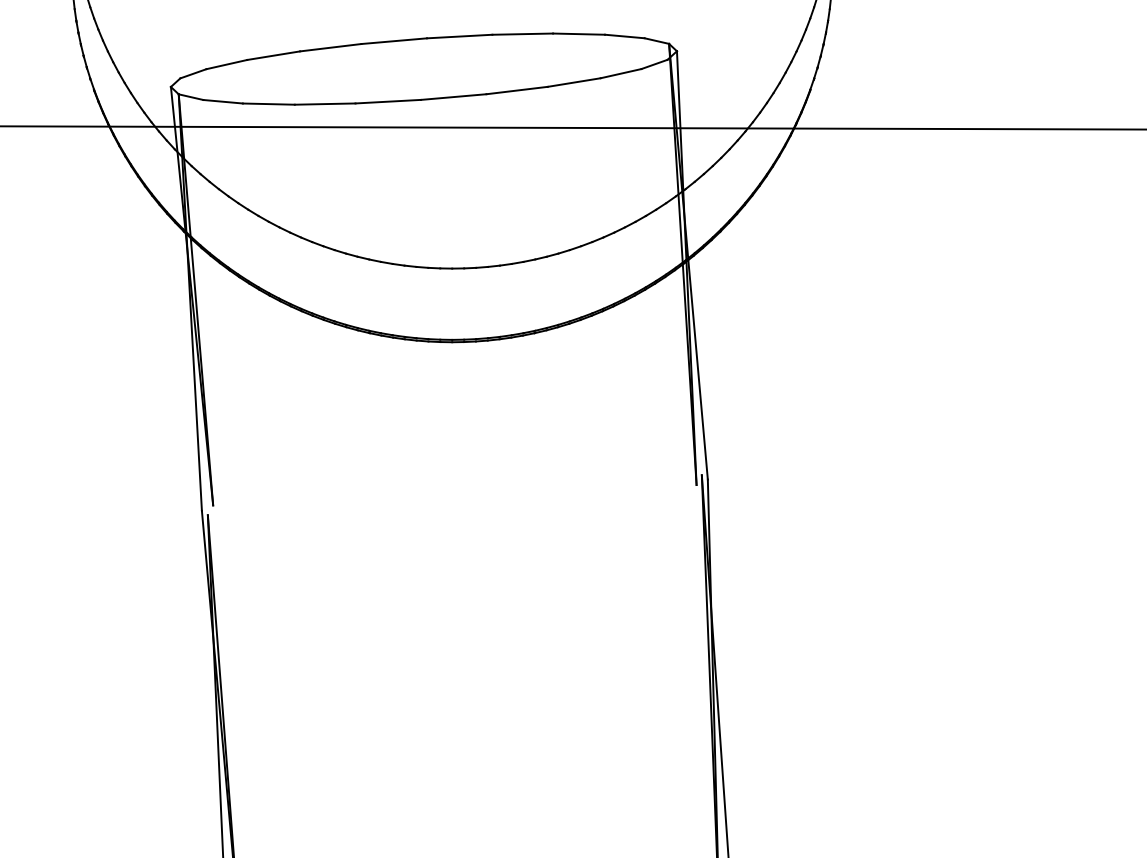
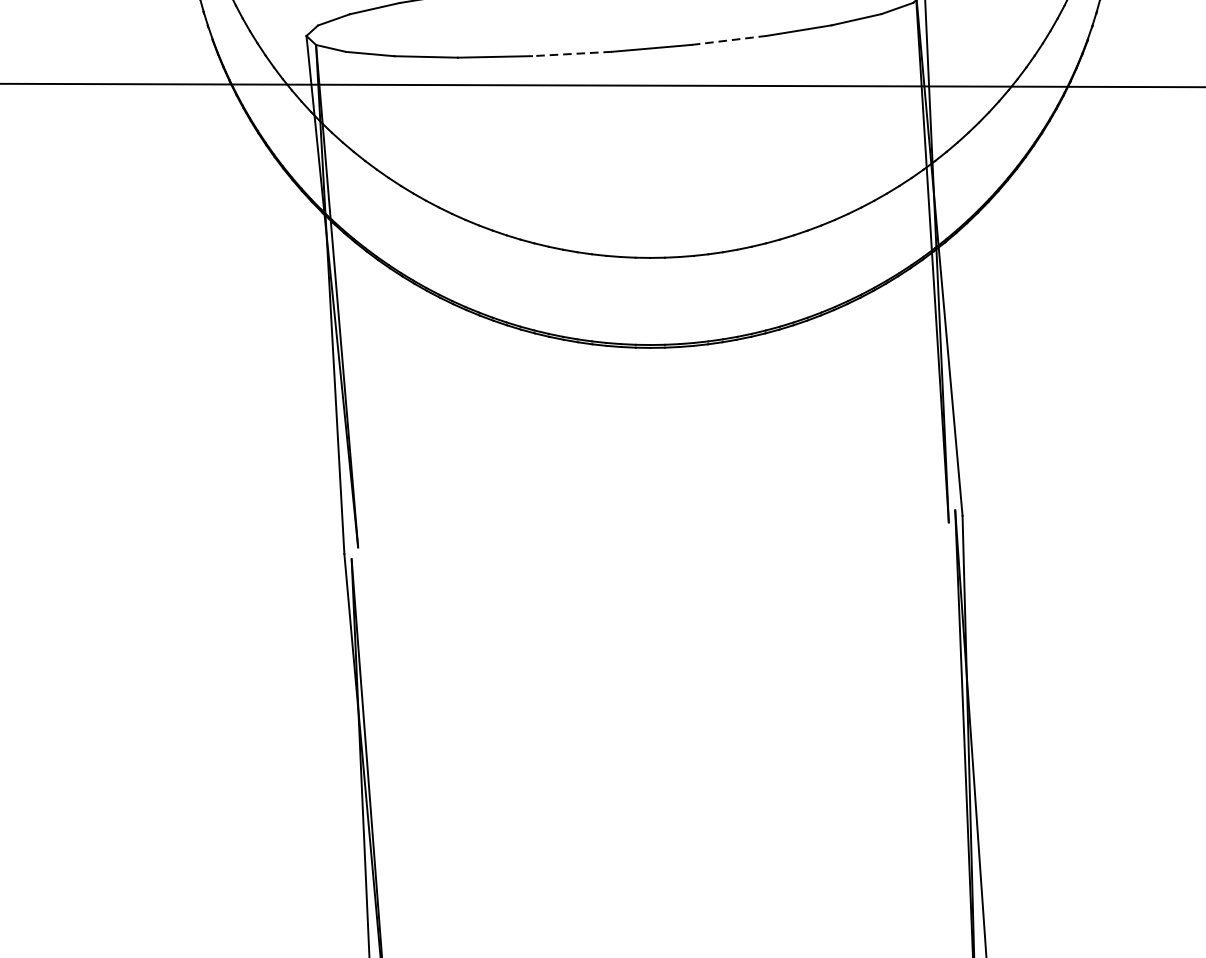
line: (517, 90) -> (729, 40), solid -> dashed
line: (388, 101) -> (572, 53), solid -> dashed

